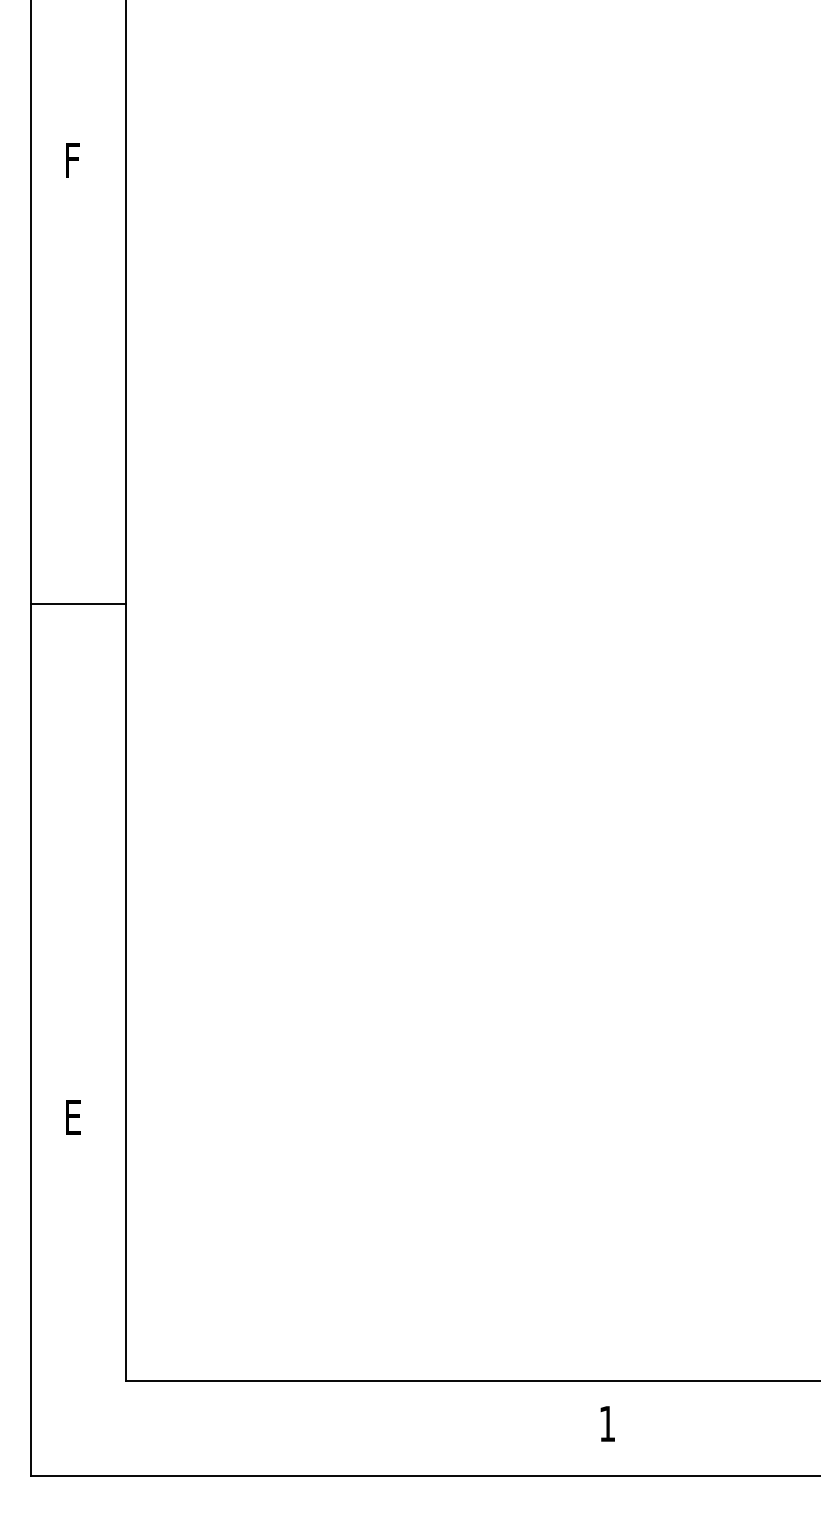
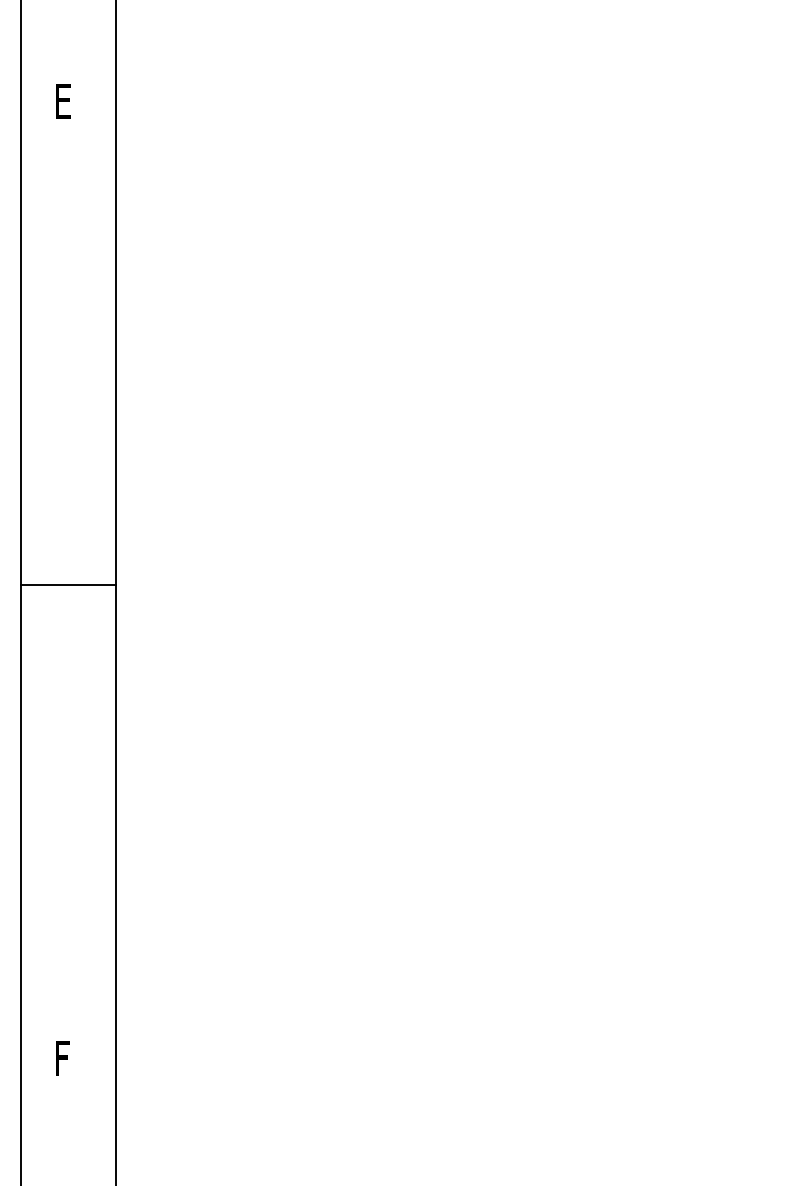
text: (74, 160) -> (64, 101), F -> E
line: (78, 603) -> (68, 584), moved
text: (74, 1117) -> (64, 1058), E -> F

